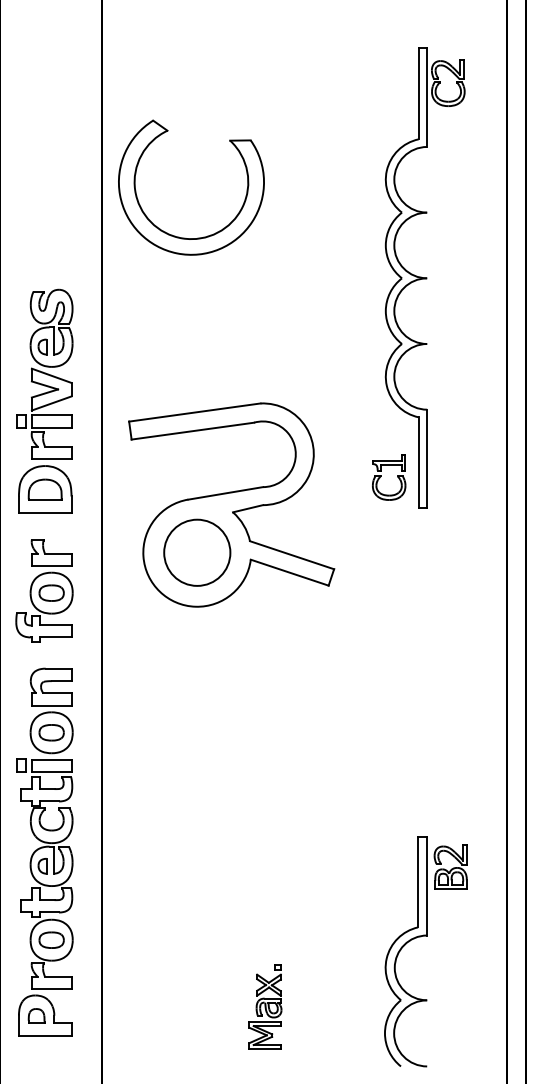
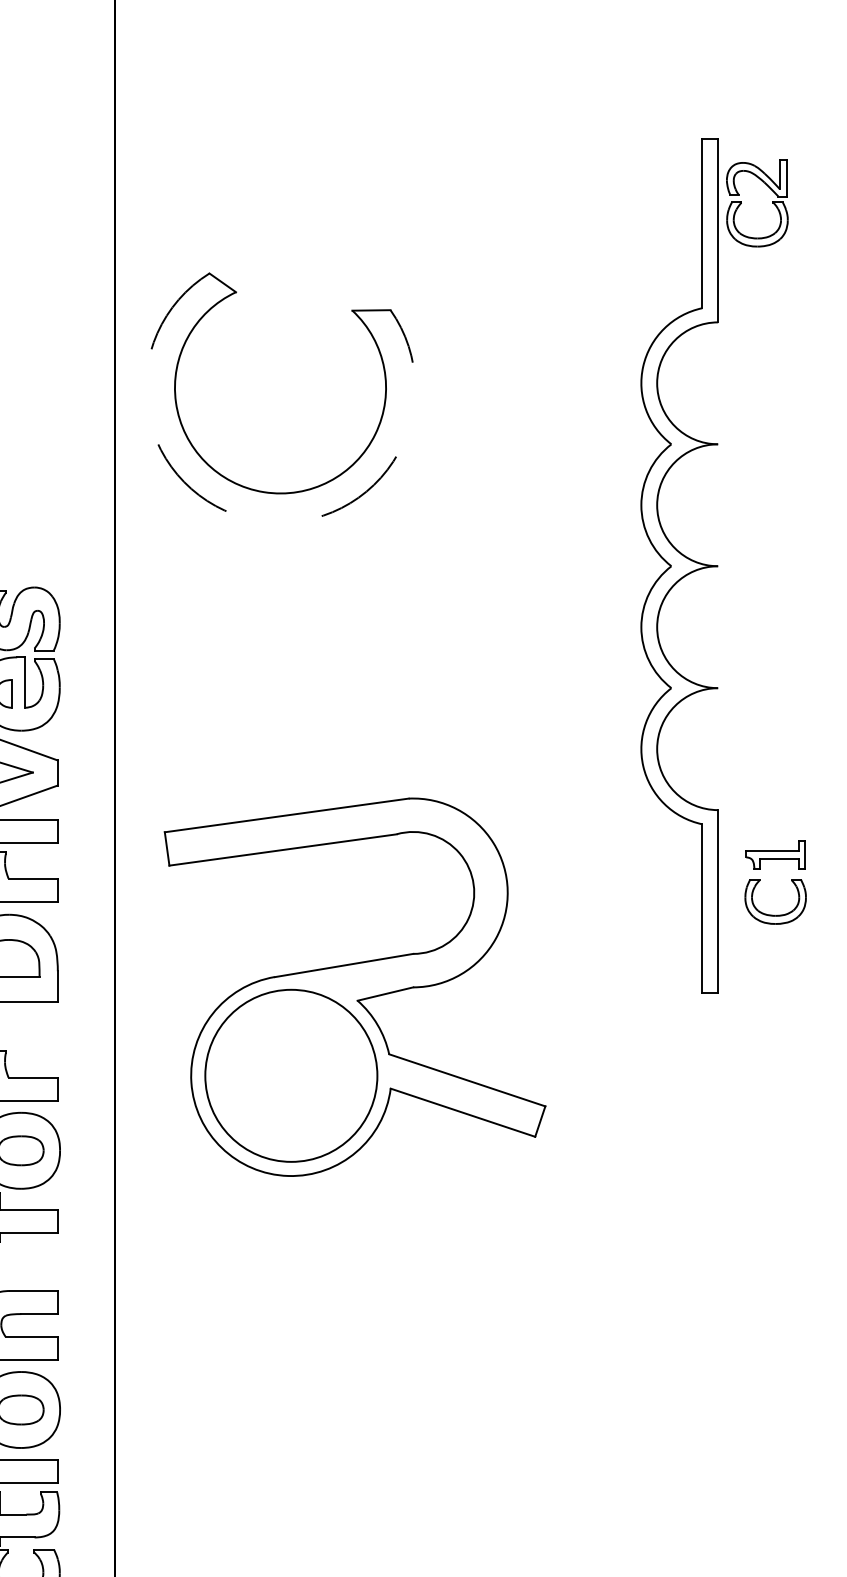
arc: (177, 253) -> (254, 520), solid -> dashed
part: (397, 477) -> (791, 882), moved
circle: (197, 552) -> (291, 1075), size x1.4

